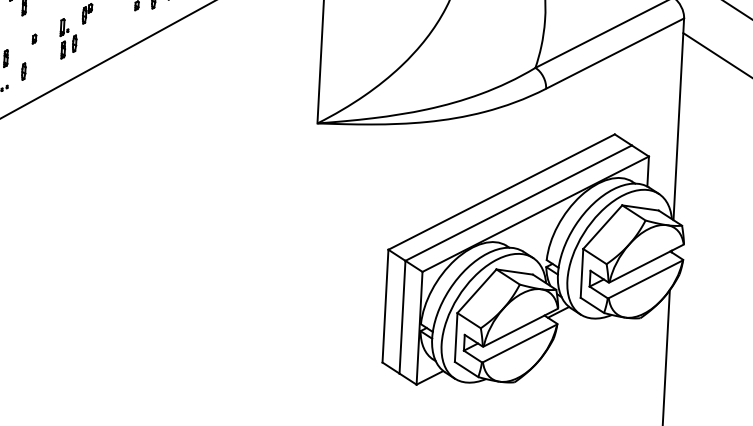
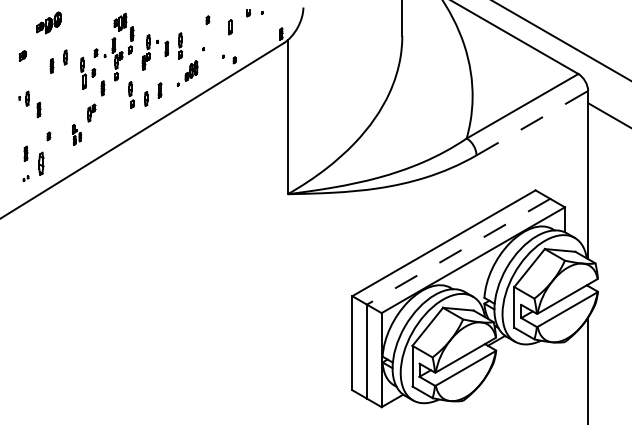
part: (67, 38) -> (76, 134), size x0.6
line: (615, 52) -> (532, 122), solid -> dashed
part: (24, 71) -> (41, 163), size x1.6
line: (518, 202) -> (458, 251), solid -> dashed

